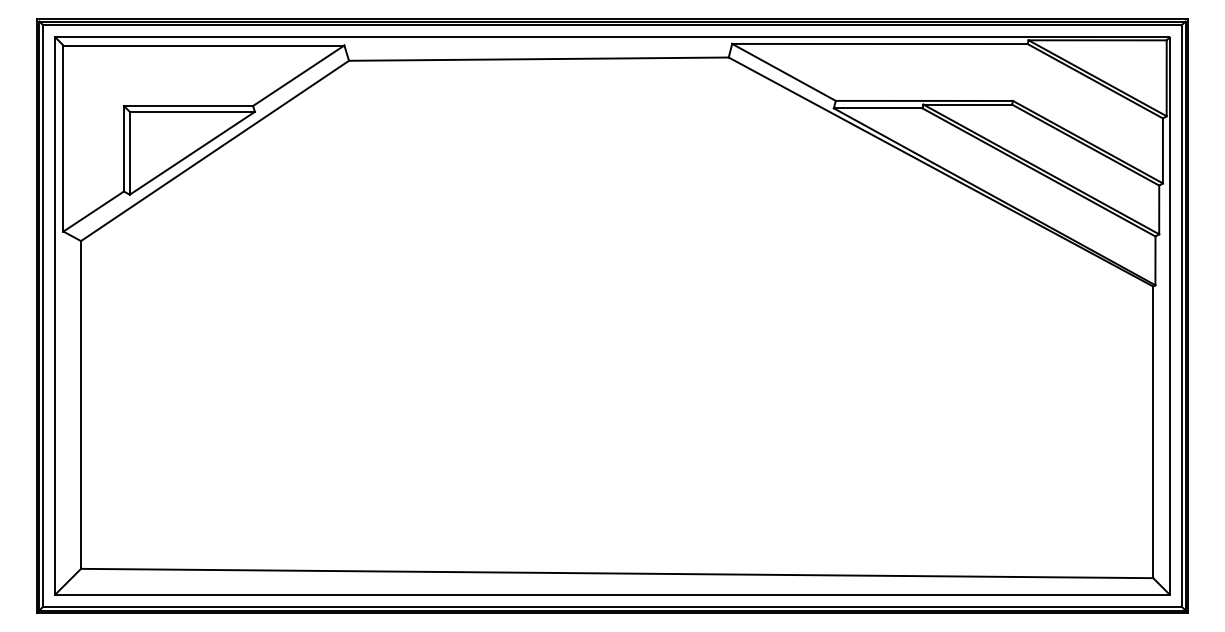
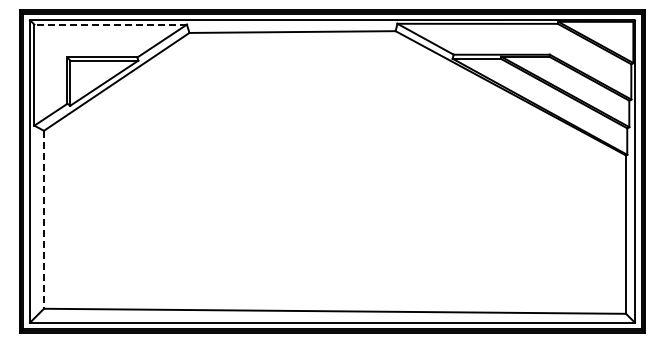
line: (203, 45) -> (110, 24), solid -> dashed
line: (80, 404) -> (43, 219), solid -> dashed

